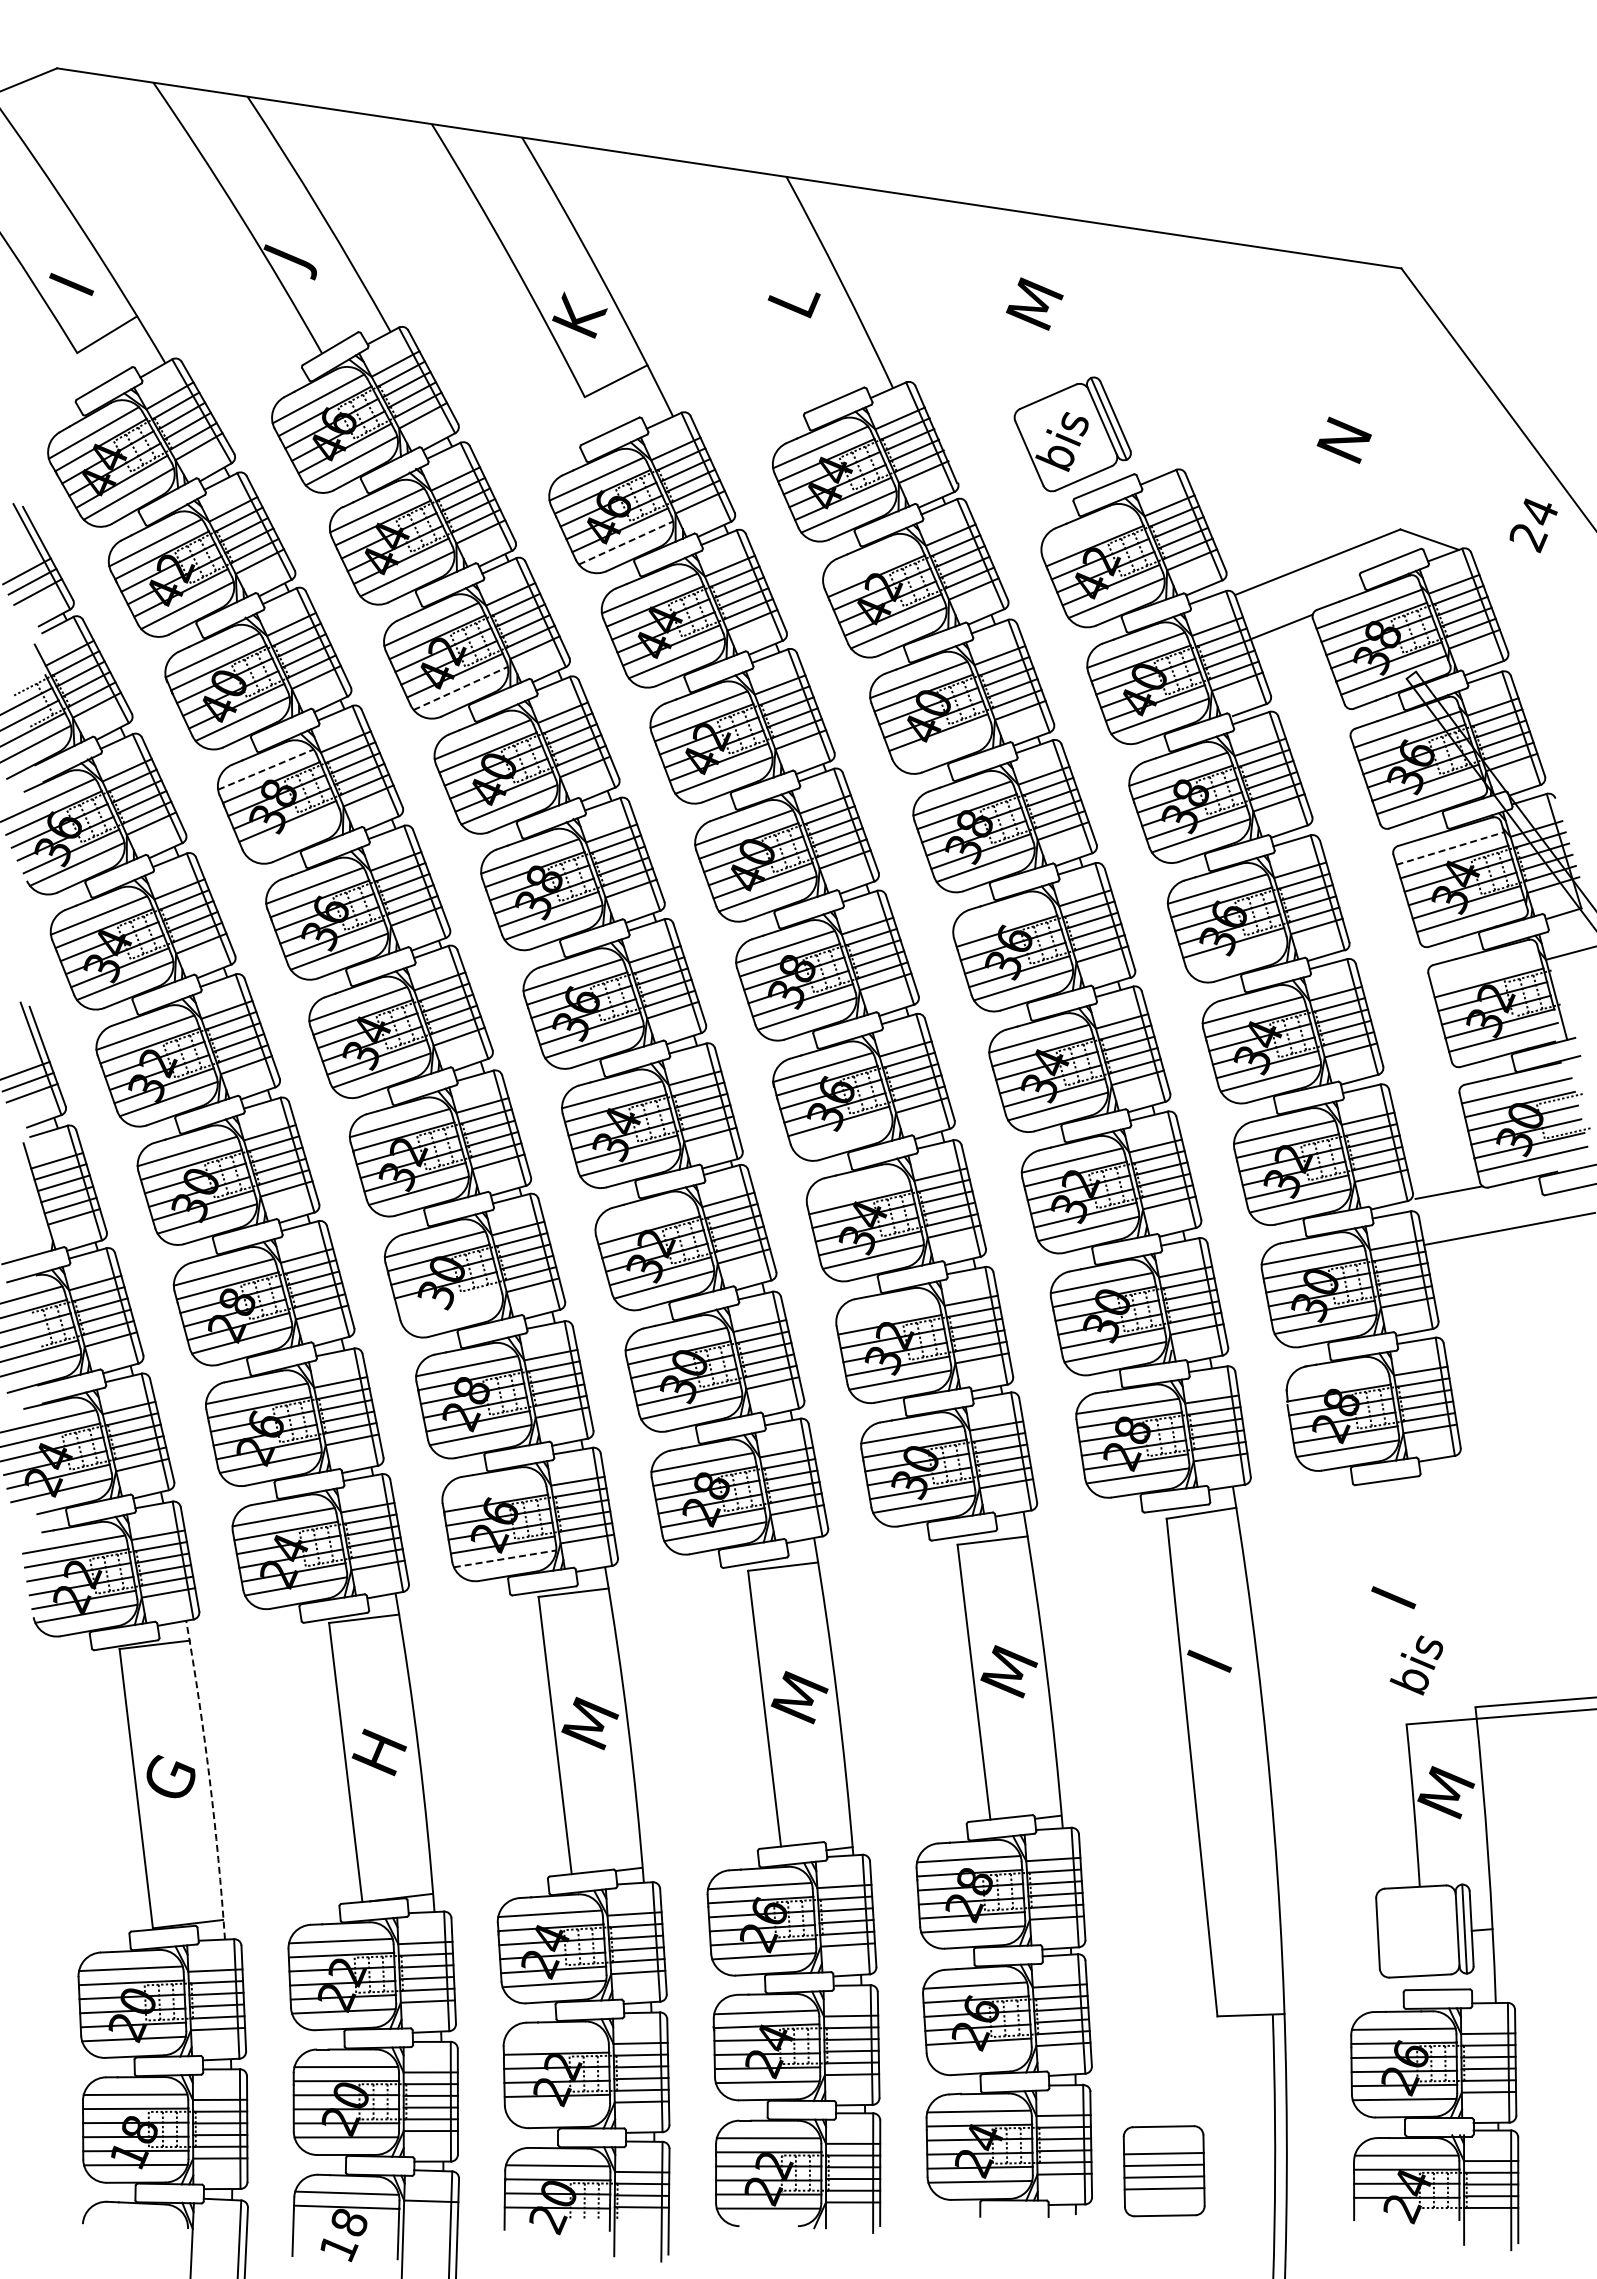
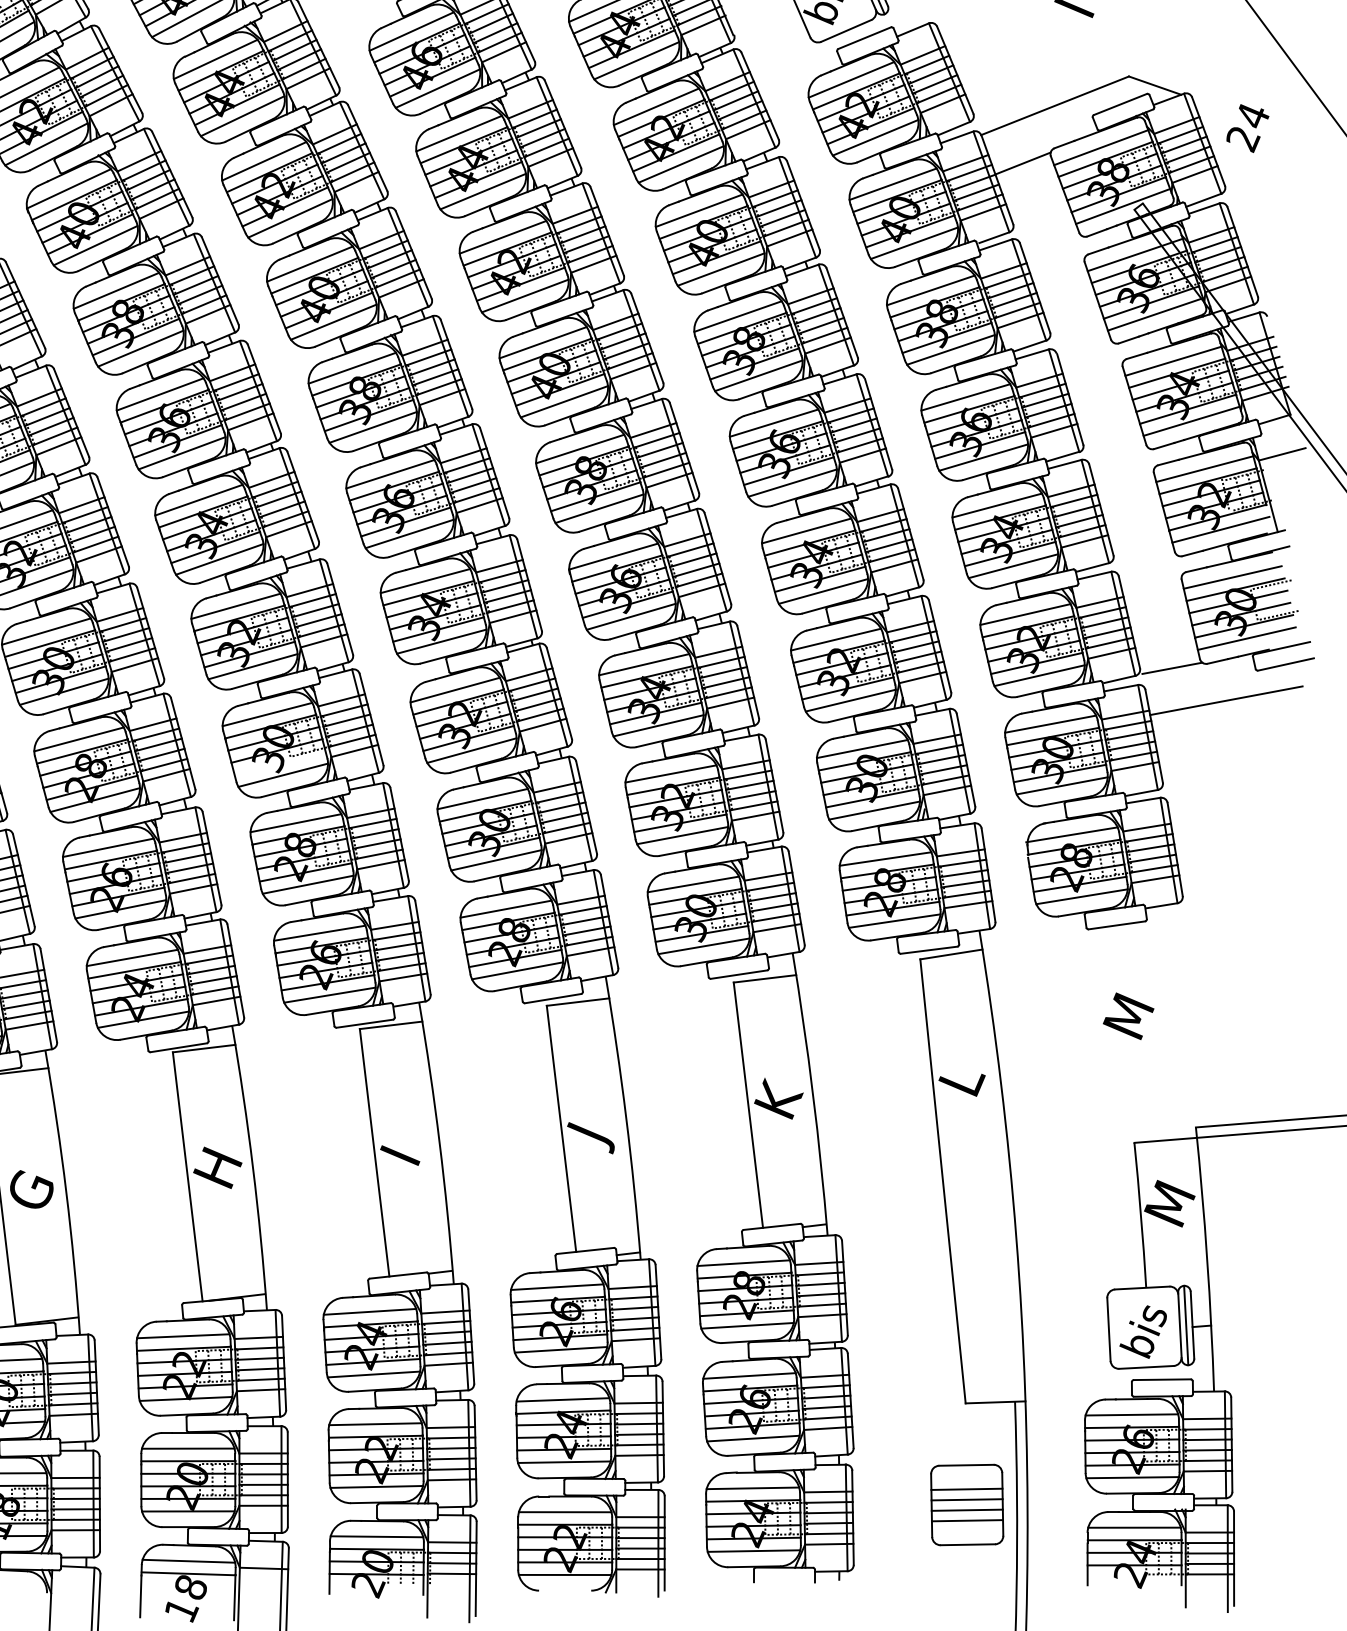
text: (1533, 525) -> (1247, 128), moved
line: (1089, 533) -> (851, 80), added
line: (626, 543) -> (438, 89), dashed -> solid
line: (870, 562) -> (656, 105), added
line: (460, 688) -> (290, 218), dashed -> solid
line: (943, 745) -> (721, 269), added
line: (265, 769) -> (116, 290), dashed -> solid
line: (293, 834) -> (141, 348), added
line: (1450, 848) -> (1173, 361), dashed -> solid
line: (1002, 917) -> (773, 422), added
line: (1237, 956) -> (983, 457), added
line: (1485, 969) -> (1204, 469), added
line: (842, 1134) -> (631, 616), added
line: (856, 1188) -> (643, 664), added
line: (645, 1216) -> (455, 689), added
line: (887, 1310) -> (671, 773), added
line: (452, 1312) -> (283, 775), added
line: (1336, 1378) -> (1071, 834), added
line: (493, 1489) -> (319, 933), added
line: (505, 1558) -> (330, 994), dashed -> solid
text: (1400, 1579) -> (1128, 1013), I -> M
text: (1233, 1657) -> (979, 1083), I -> L
text: (1415, 1665) -> (1142, 1332), moved
text: (1010, 1669) -> (780, 1093), M -> K
text: (800, 1704) -> (593, 1125), M -> J
text: (591, 1720) -> (407, 1139), M -> I
arc: (209, 1779) -> (66, 1192), dashed -> solid
line: (556, 2039) -> (375, 1424), added
line: (979, 2055) -> (753, 1438), added
line: (557, 2109) -> (376, 1486), added
part: (1163, 2171) -> (966, 1505), moved

